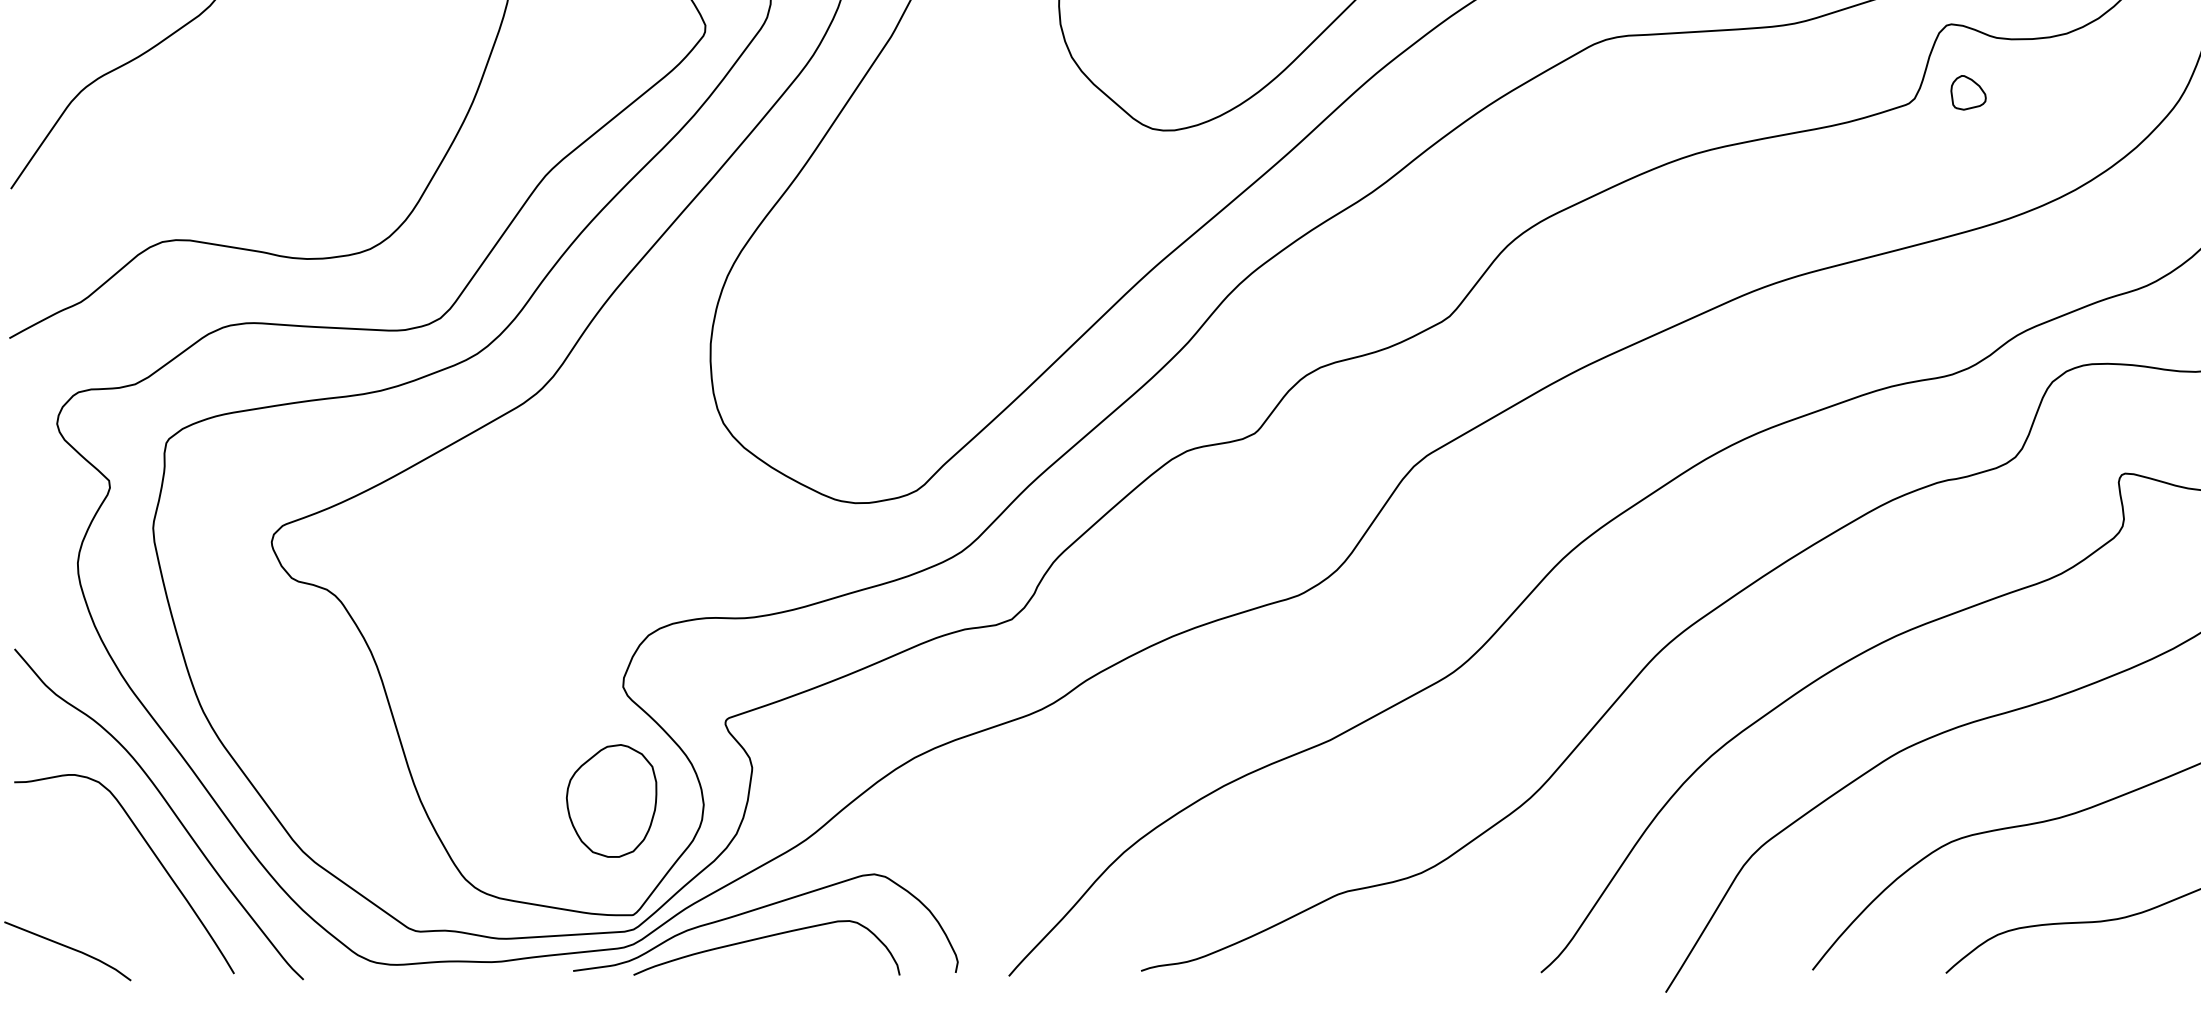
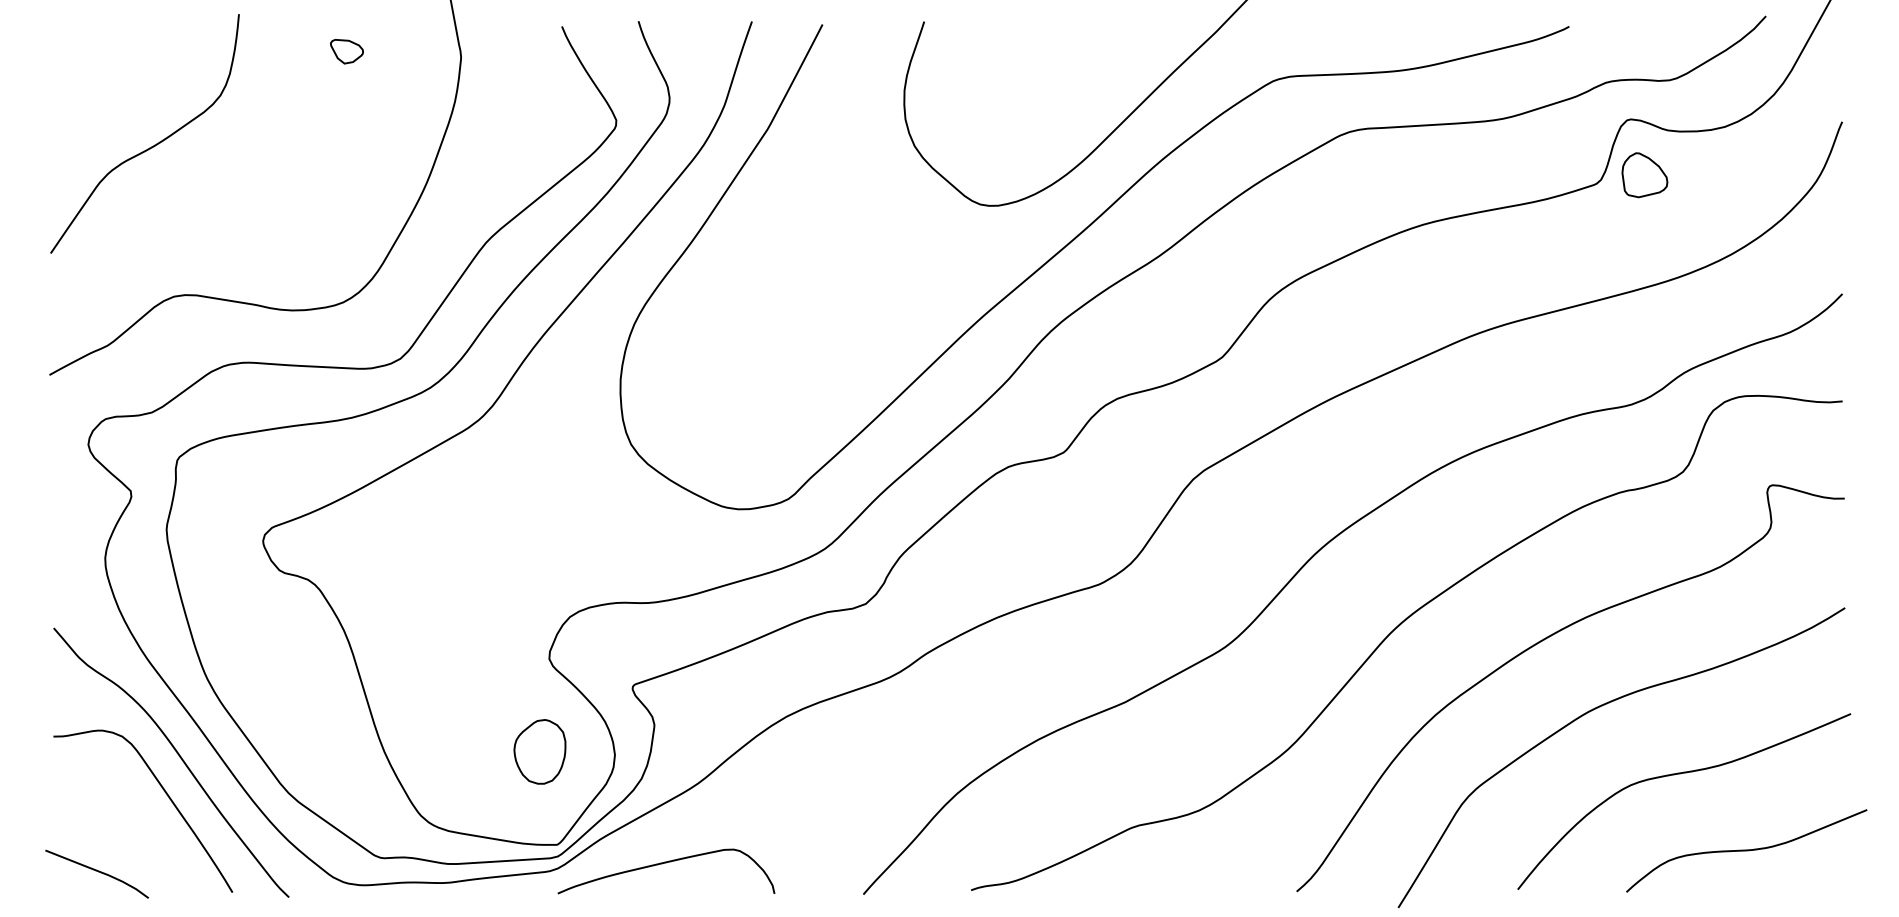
part: (1968, 92) -> (1644, 174), size x1.6
part: (611, 800) -> (539, 751), size x0.7
curve: (763, 908) -> (663, 839), removed

